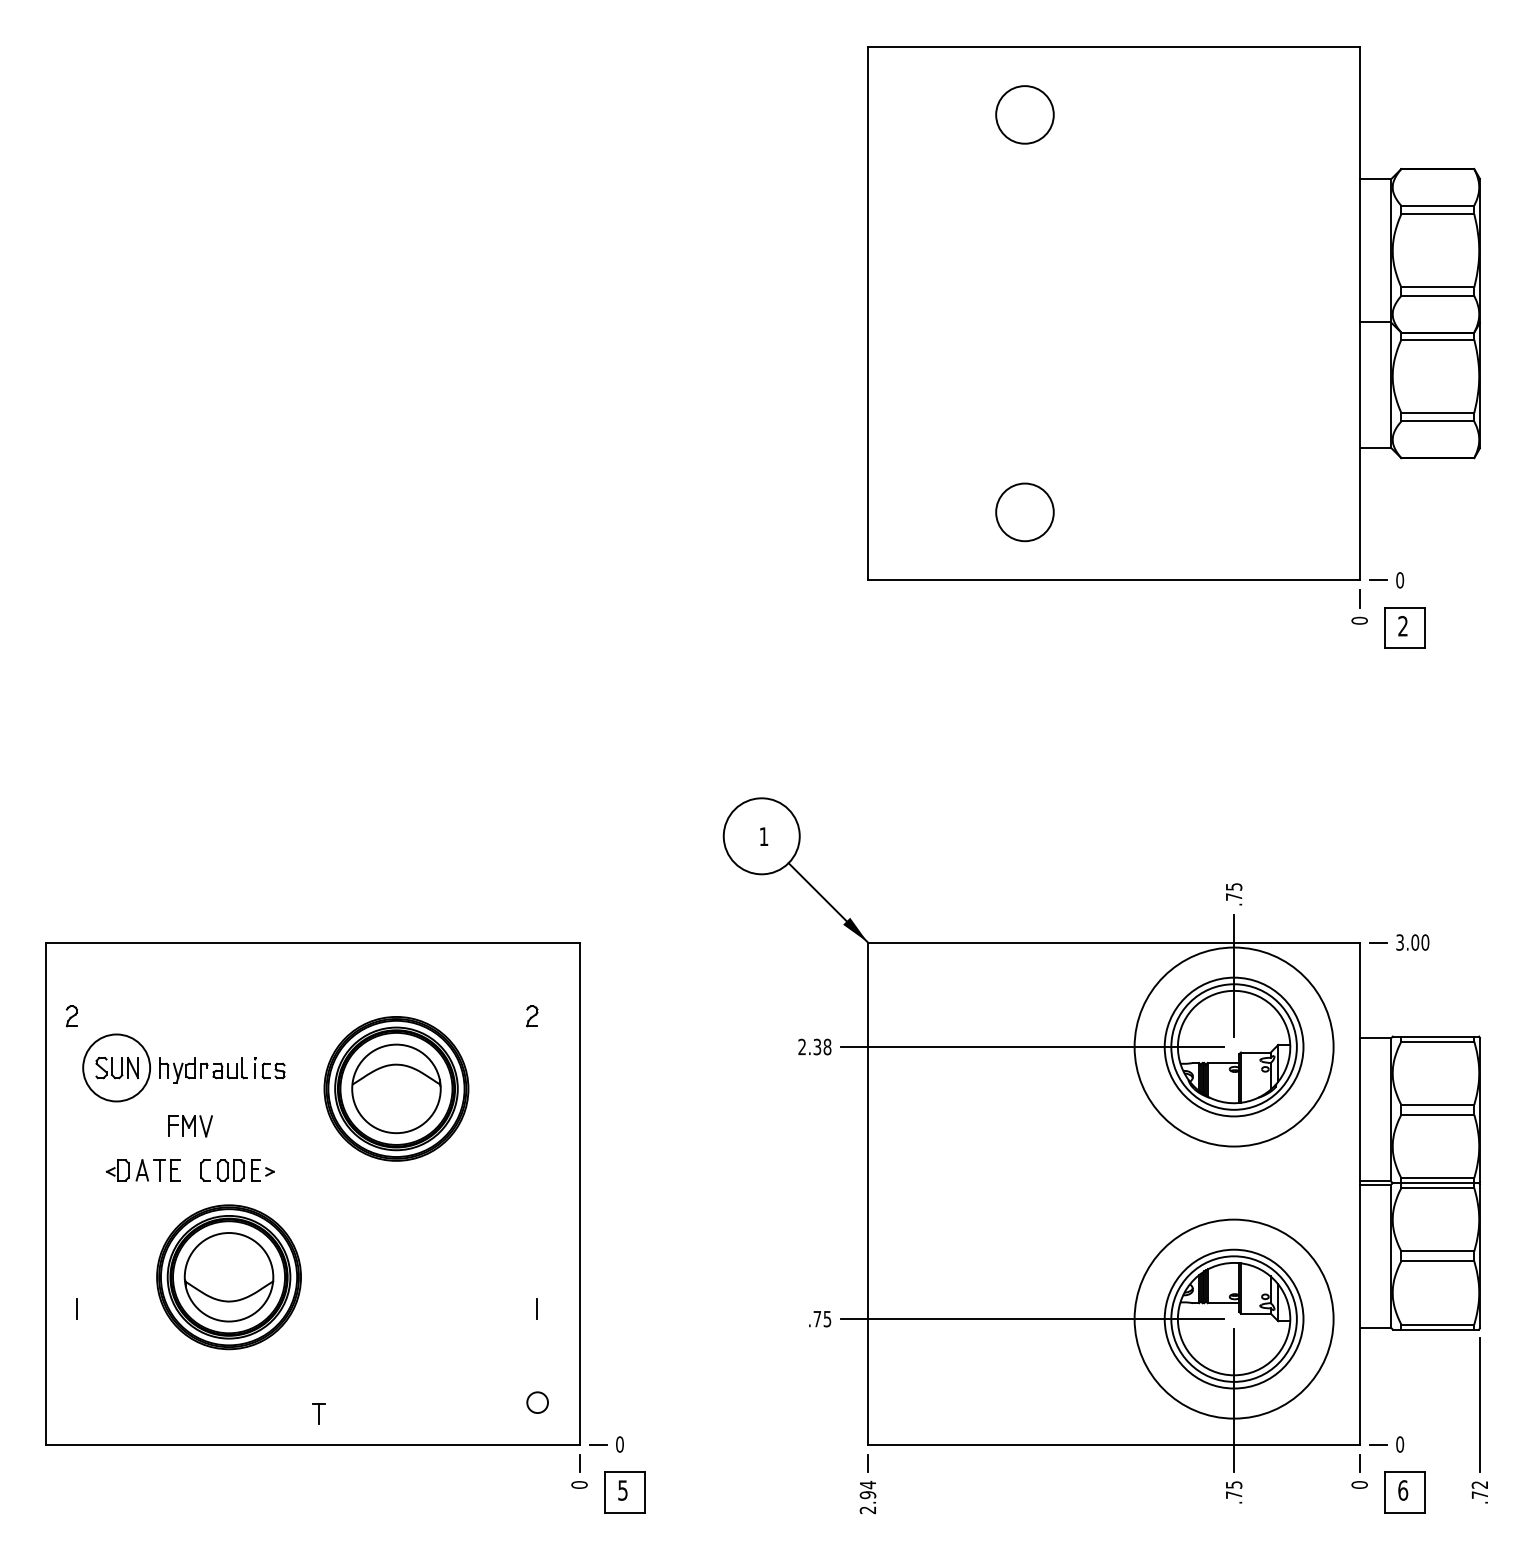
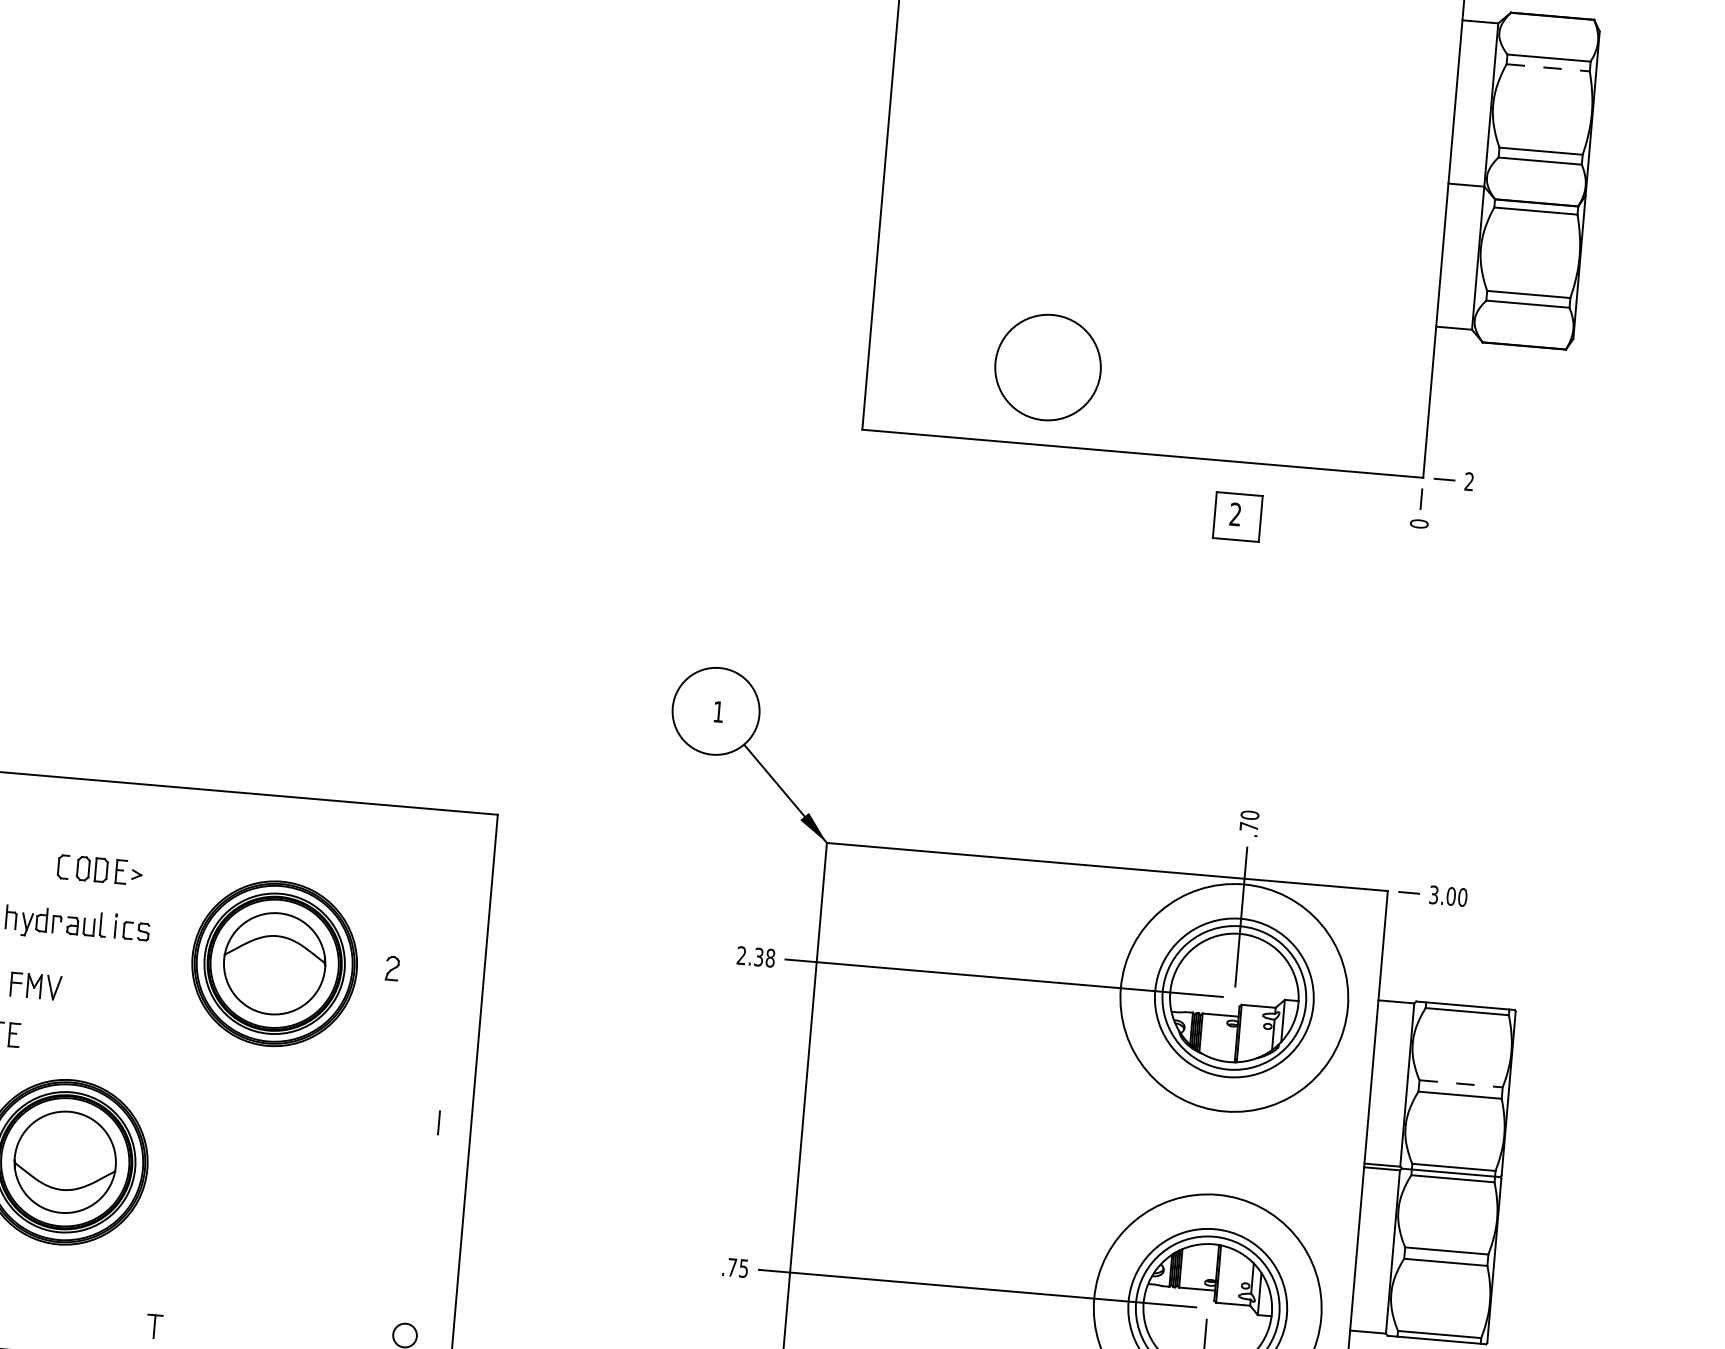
line: (1438, 214) -> (1548, 68), solid -> dashed
circle: (1024, 512) -> (1047, 367), size x1.6
text: (1400, 580) -> (1469, 481), 0 -> 2
part: (1404, 627) -> (1237, 516), moved
text: (1233, 886) -> (1249, 814), .75 -> .70
part: (532, 1016) -> (392, 968), moved
line: (1438, 1104) -> (1461, 1083), solid -> dashed
part: (237, 1170) -> (100, 870), moved
line: (536, 1308) -> (438, 1122), moved

